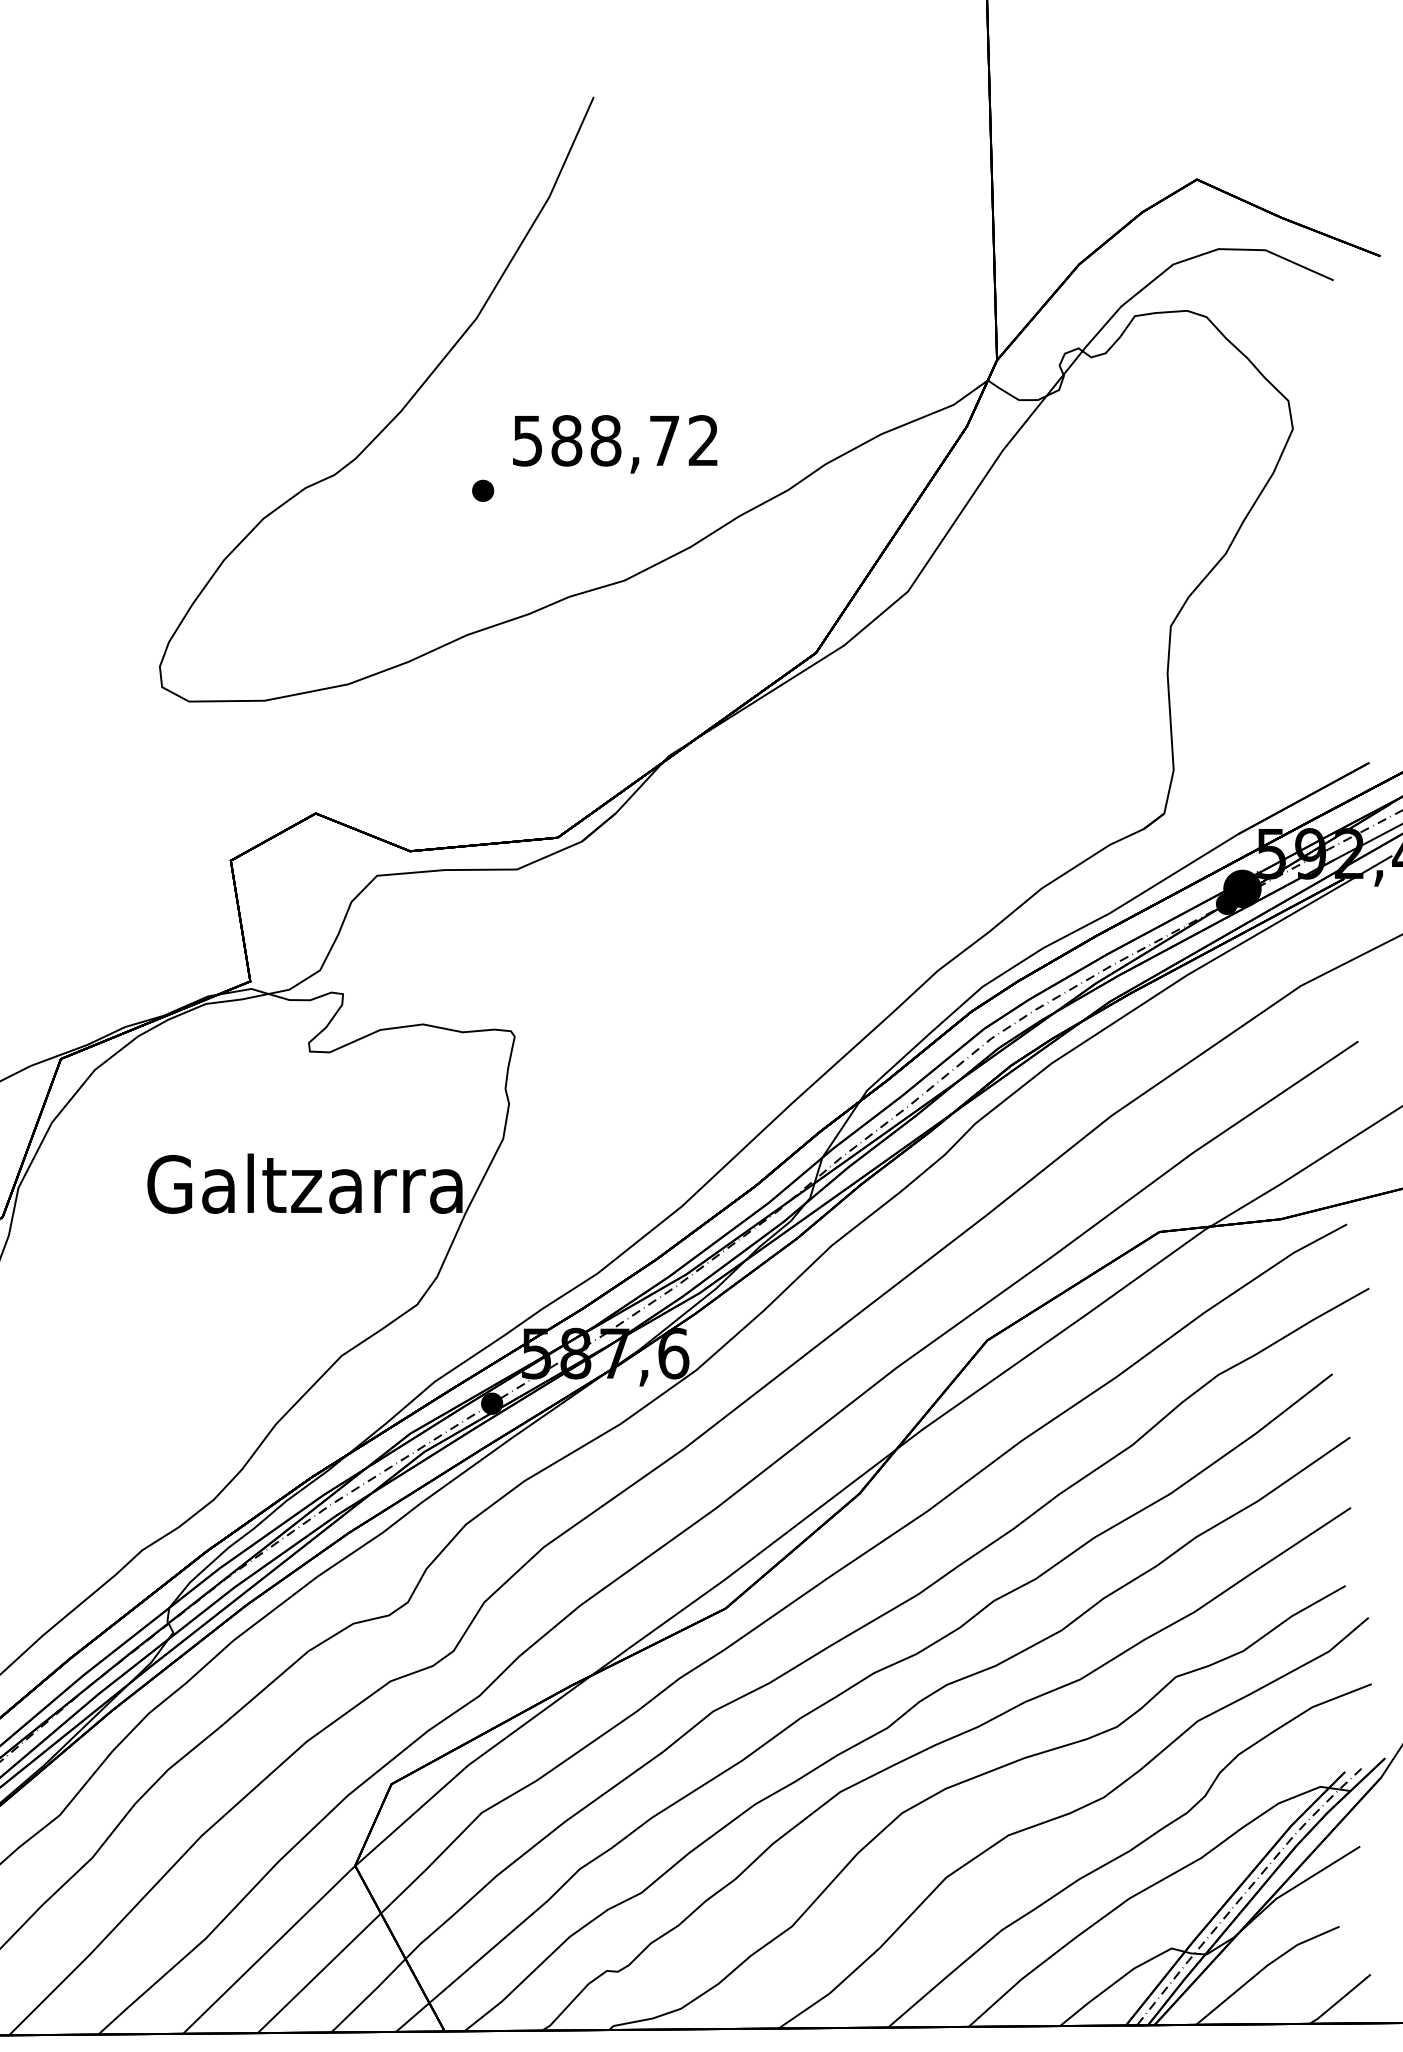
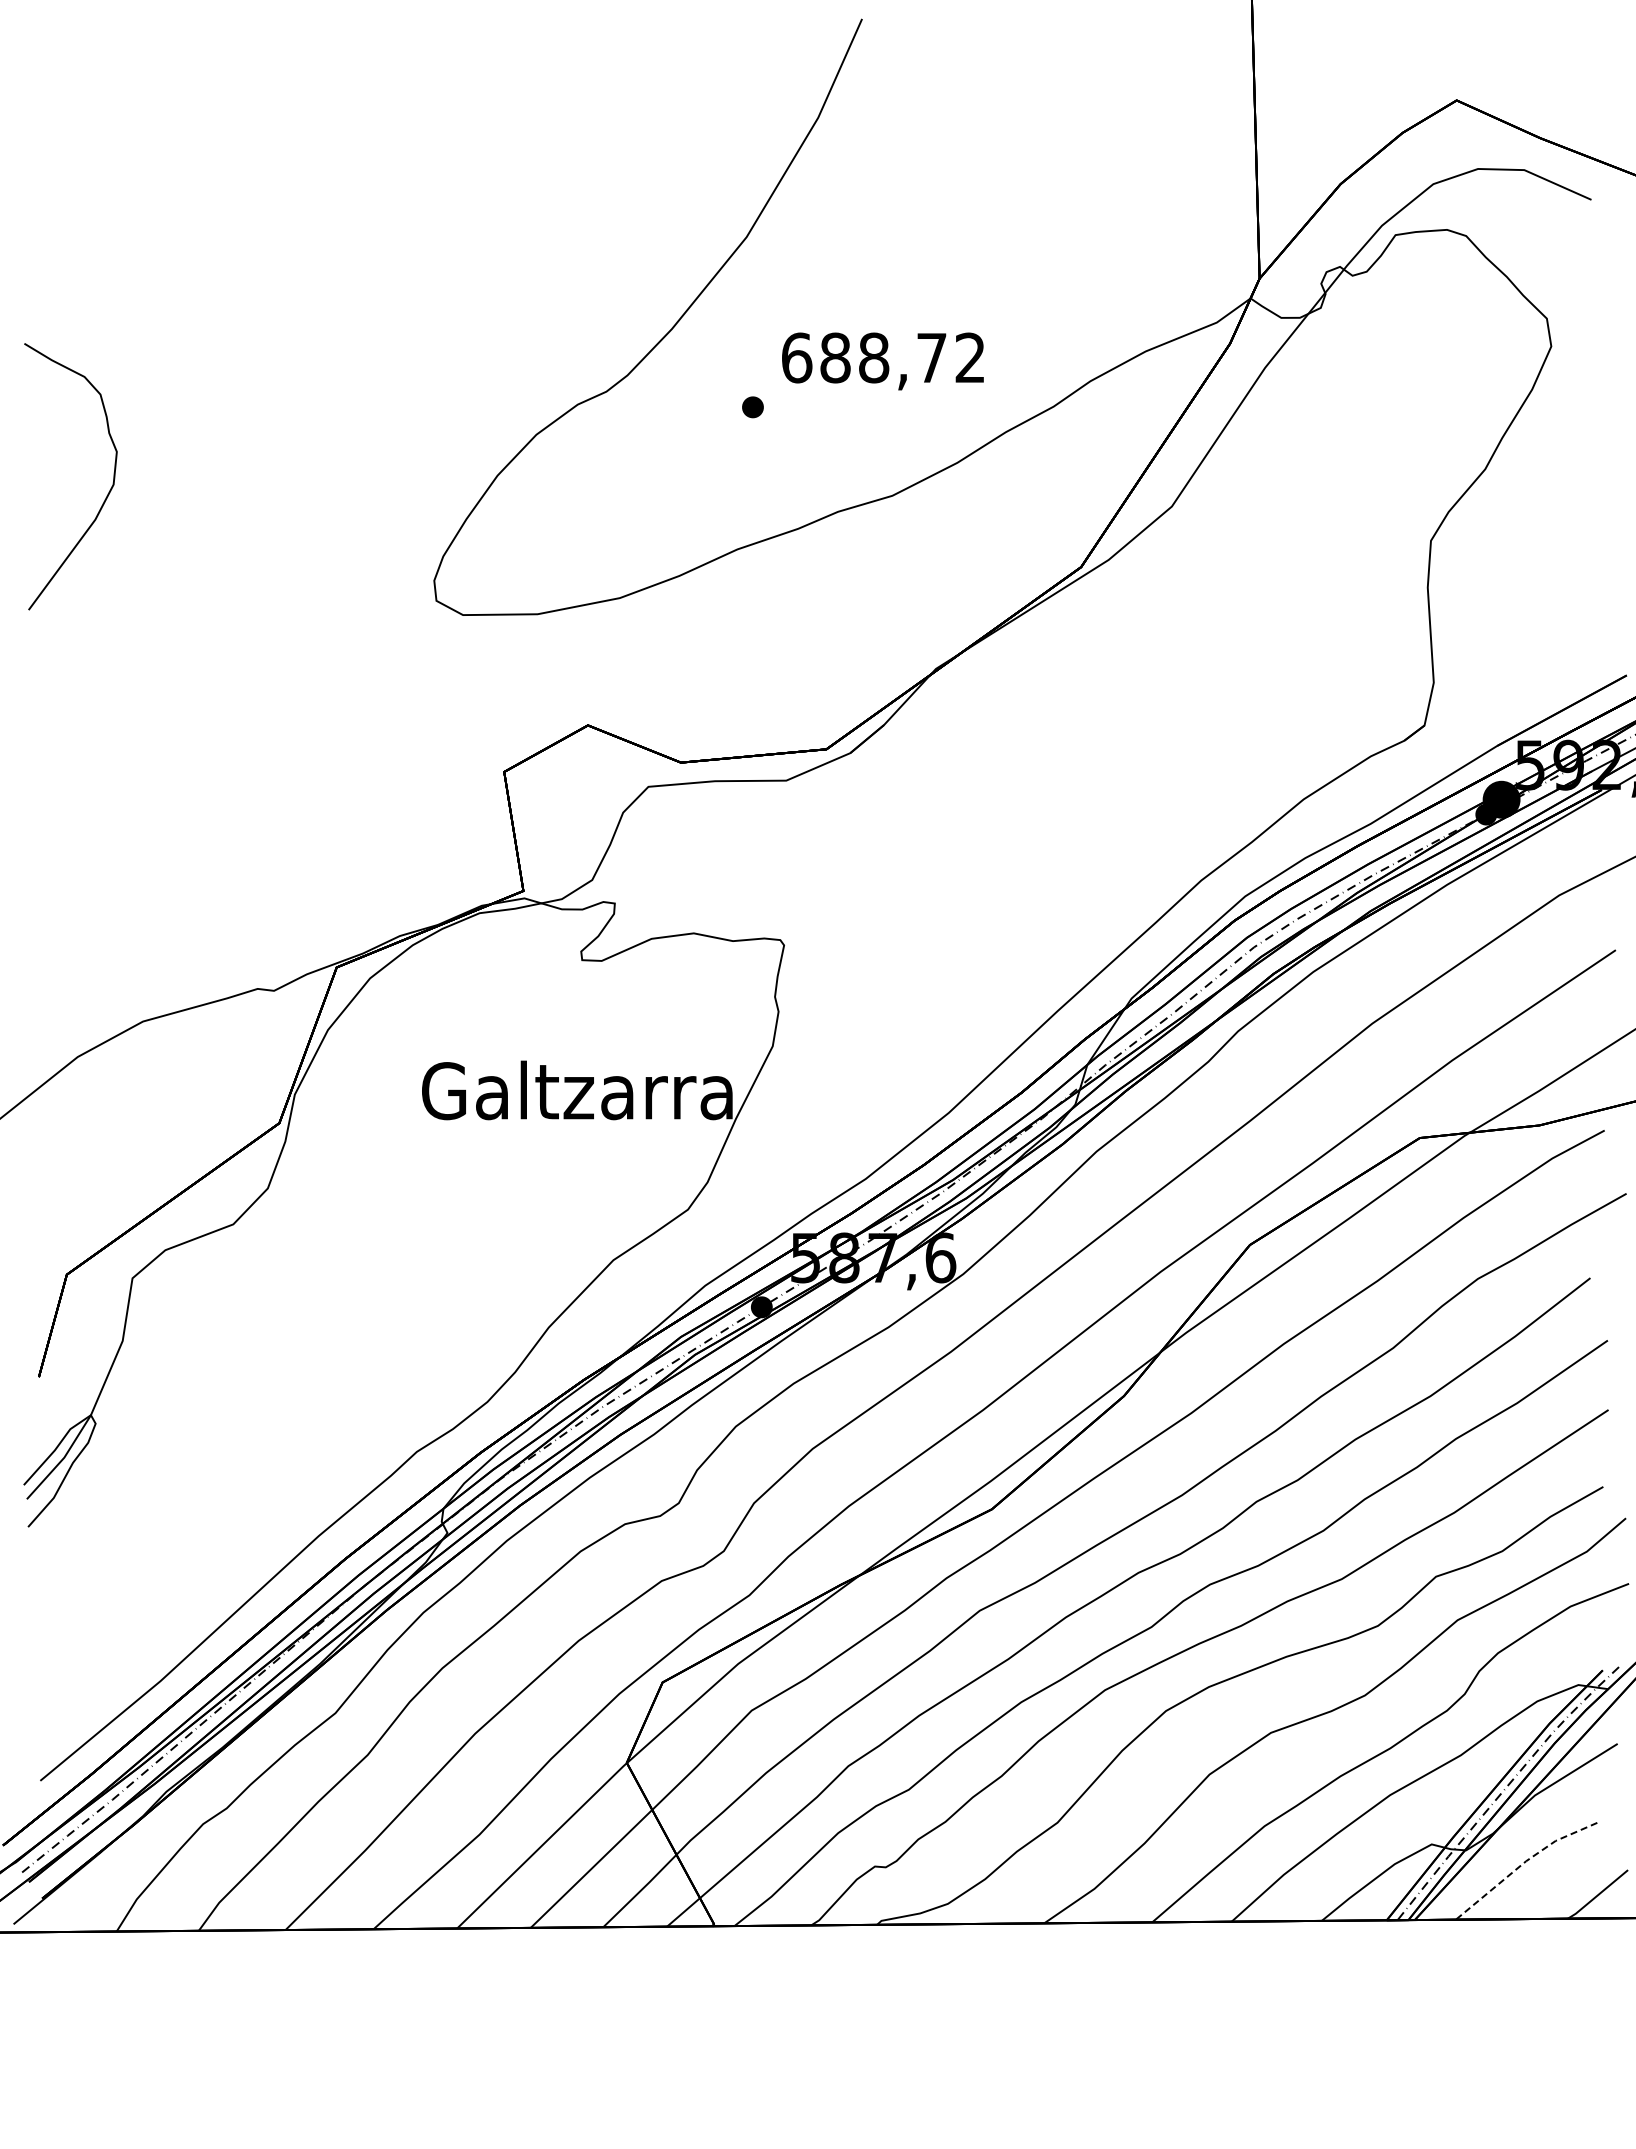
text: (528, 440) -> (797, 357), 588,72 -> 688,72
line: (1264, 1967) -> (1523, 1863), solid -> dashed

